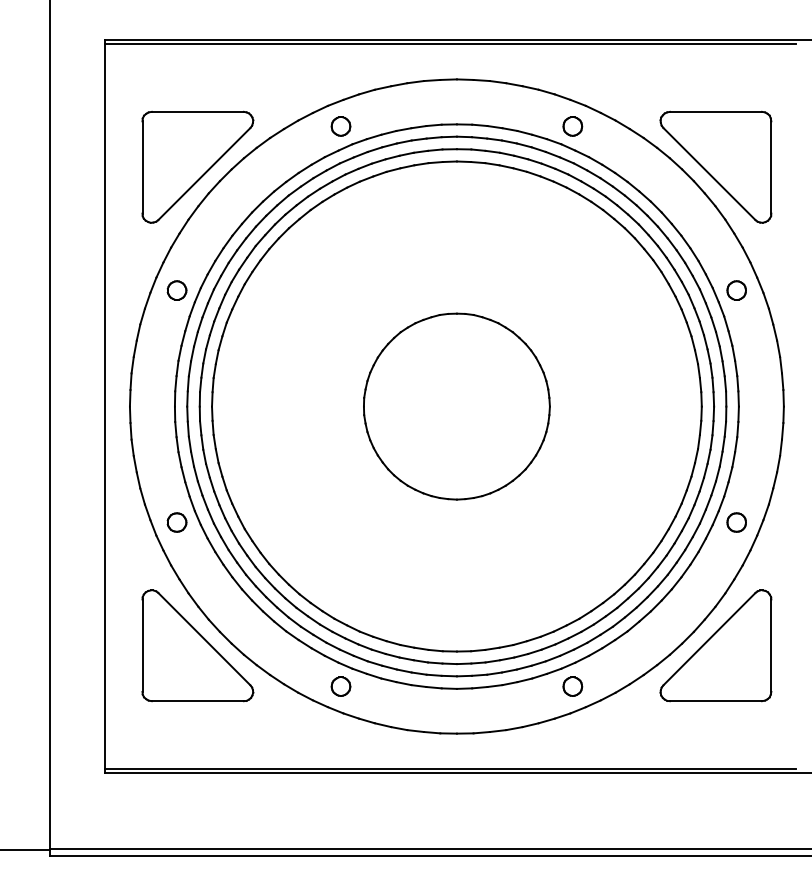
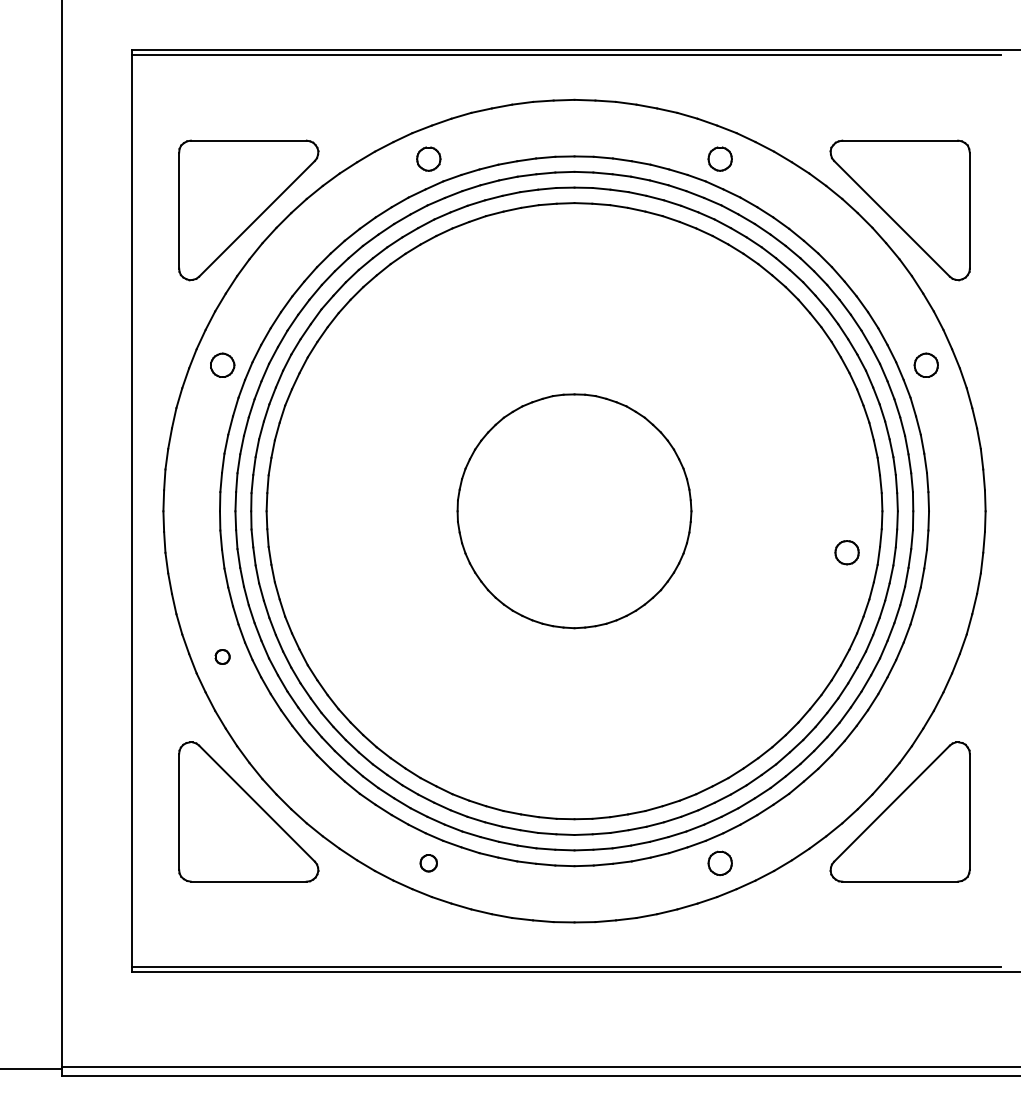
part: (176, 522) -> (221, 656), size x0.6
part: (736, 522) -> (846, 552), moved
part: (340, 686) -> (428, 863), size x0.7

